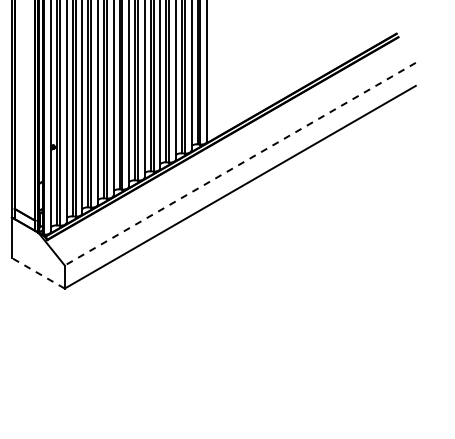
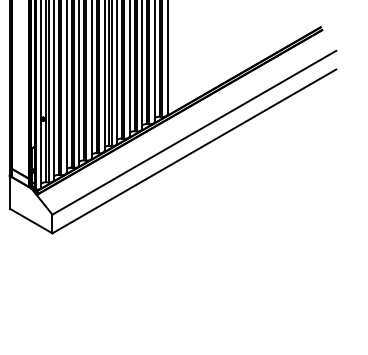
line: (240, 164) -> (194, 133), dashed -> solid
line: (38, 273) -> (31, 221), dashed -> solid

